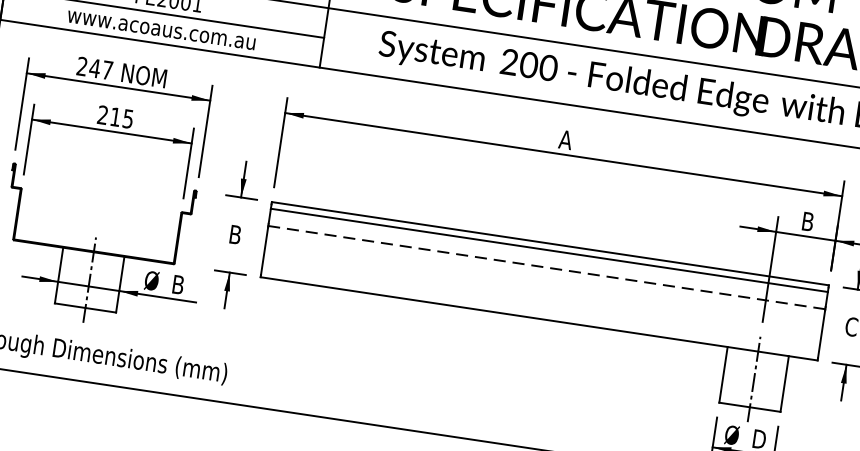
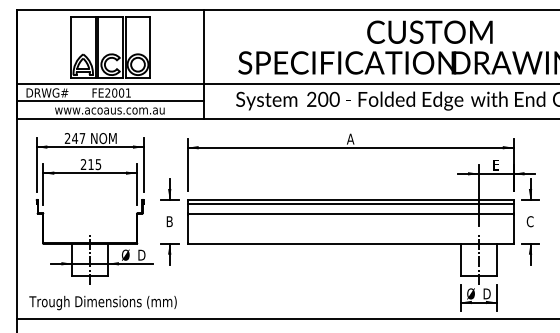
text: (808, 220) -> (496, 164), B -> E
line: (546, 266) -> (350, 213), dashed -> solid
text: (180, 285) -> (142, 255), B -> D

